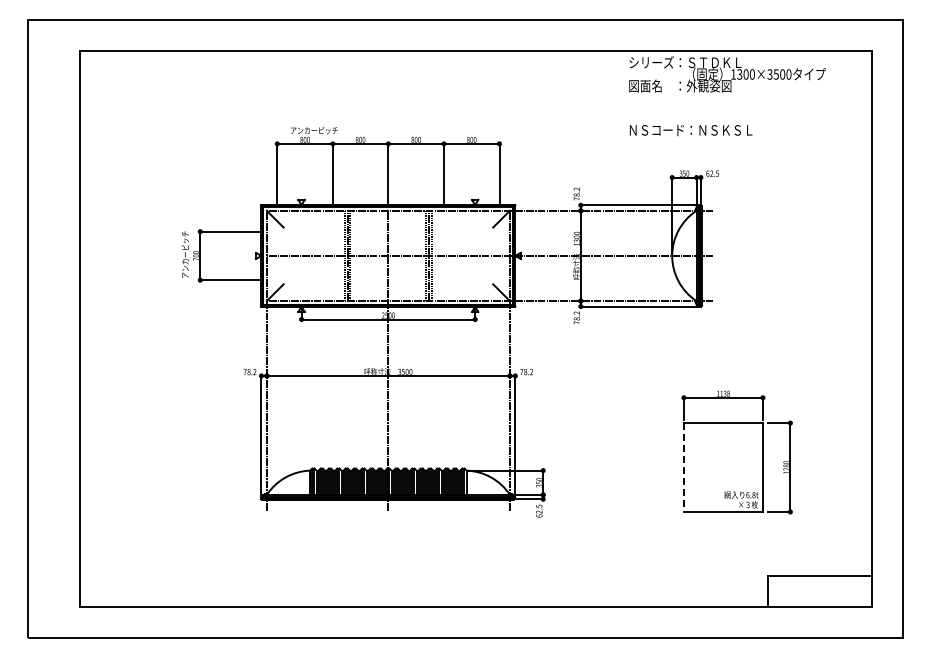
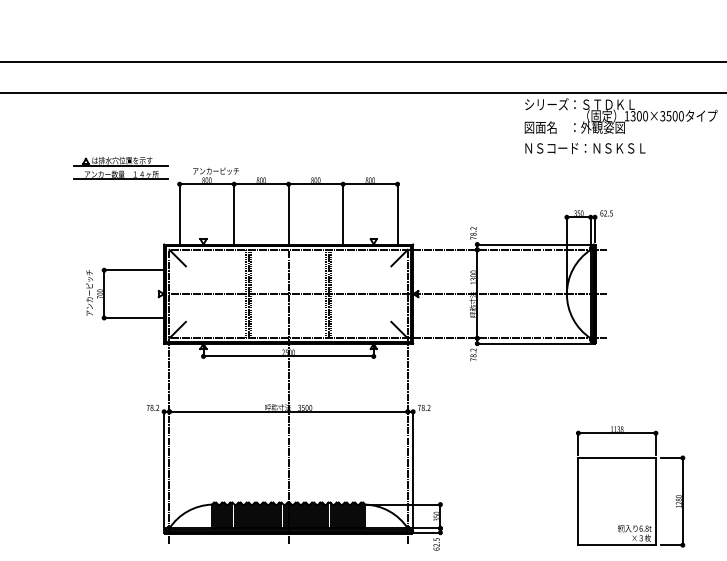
part: (217, 127) -> (121, 168), added
text: (690, 130) -> (584, 148), moved
line: (683, 468) -> (577, 502), dashed -> solid

